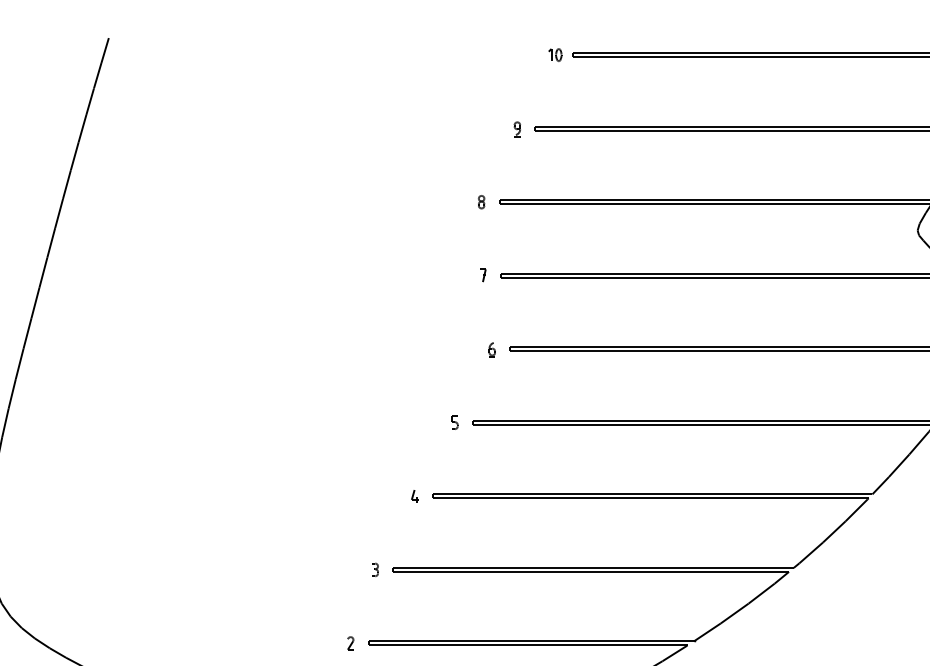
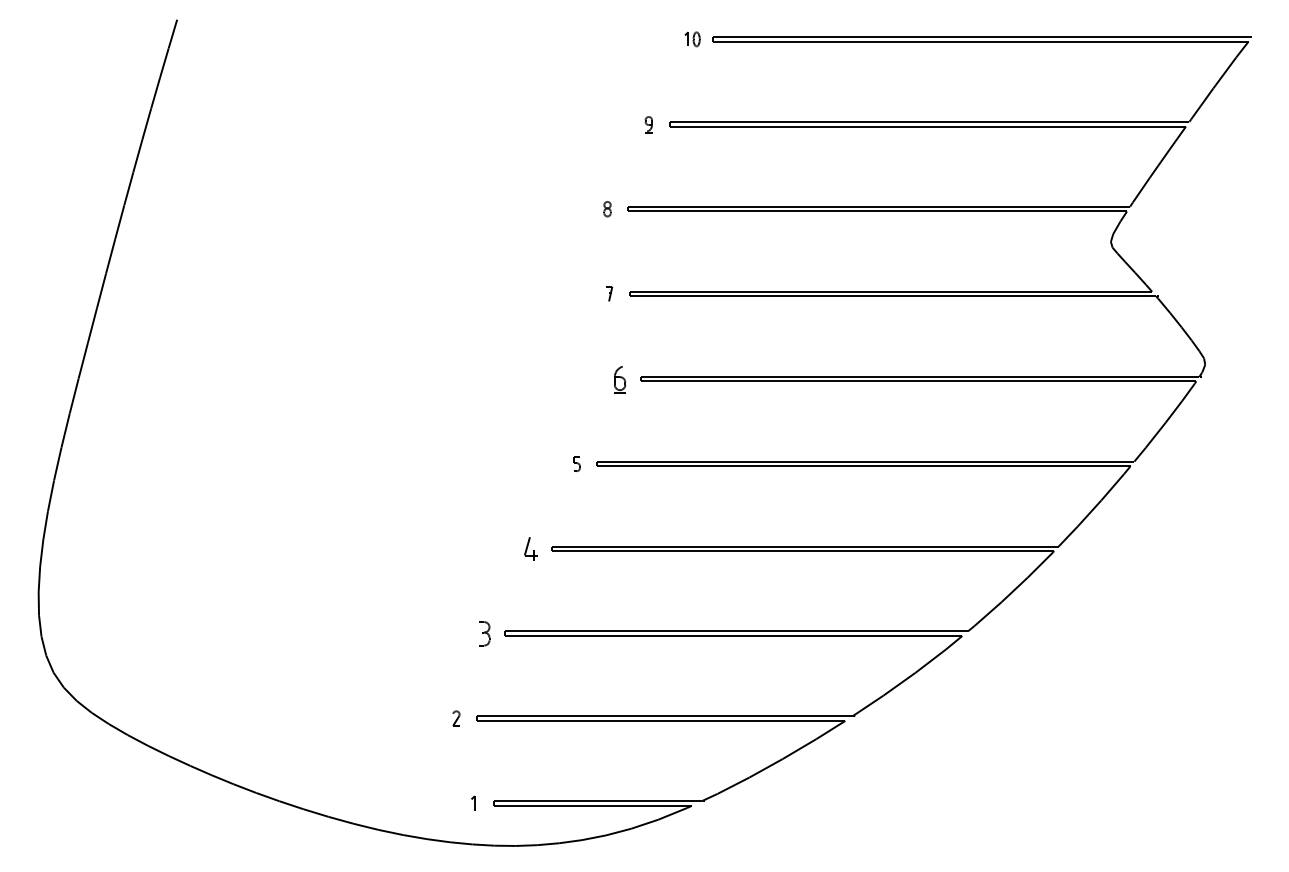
part: (491, 349) -> (619, 379), size x1.6
part: (414, 496) -> (530, 548), size x1.6
part: (375, 569) -> (485, 633), size x1.6

